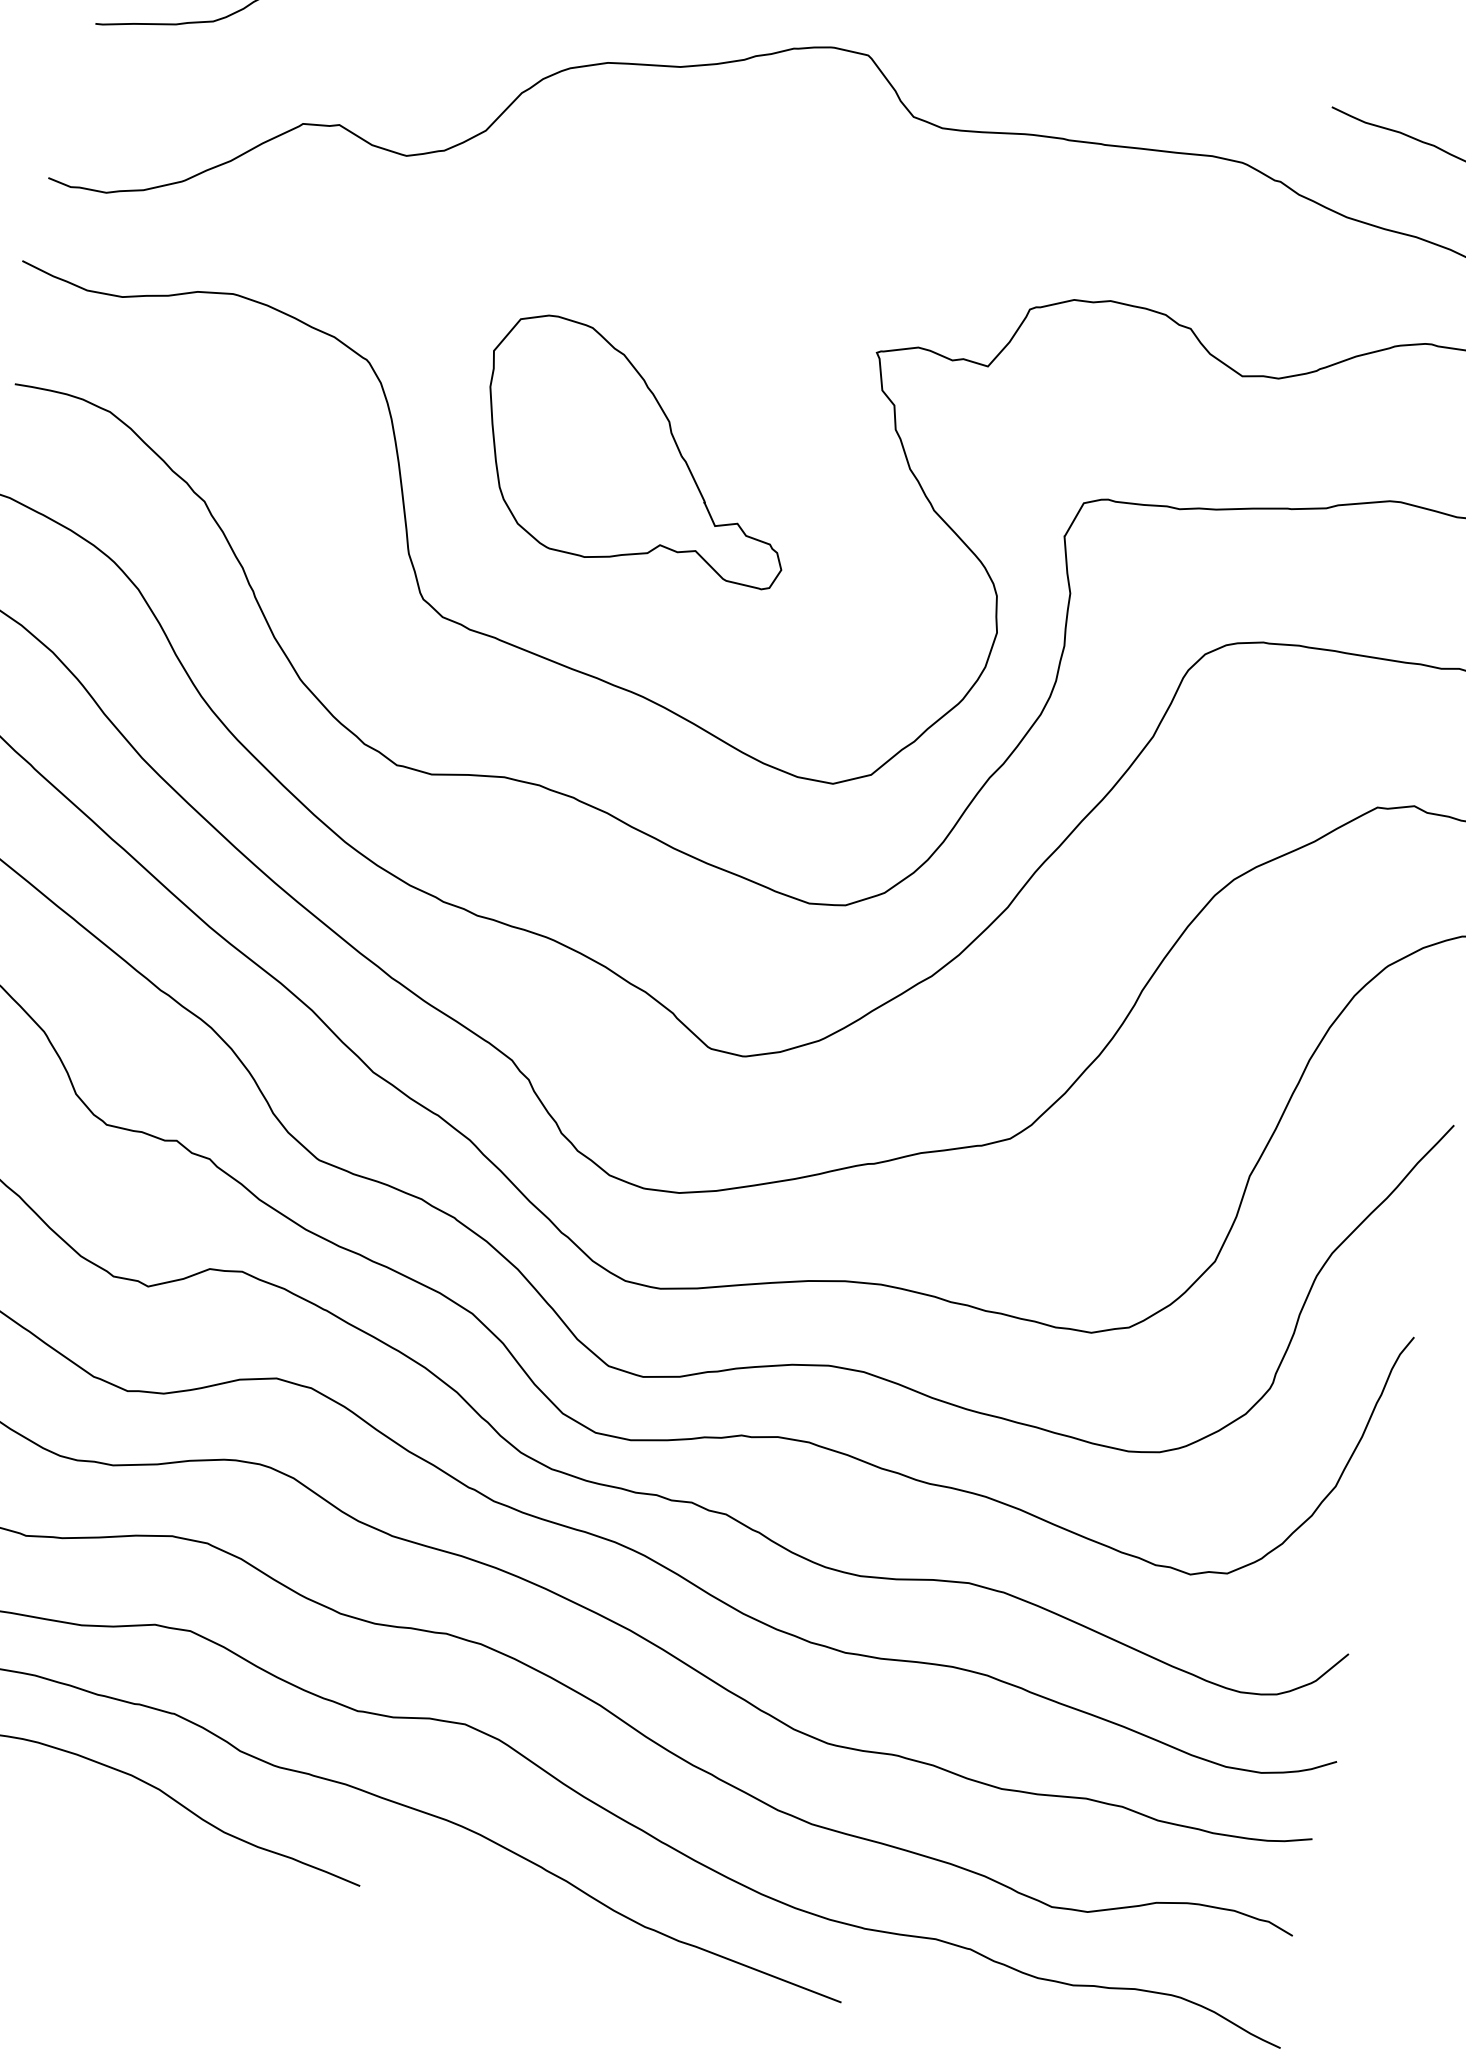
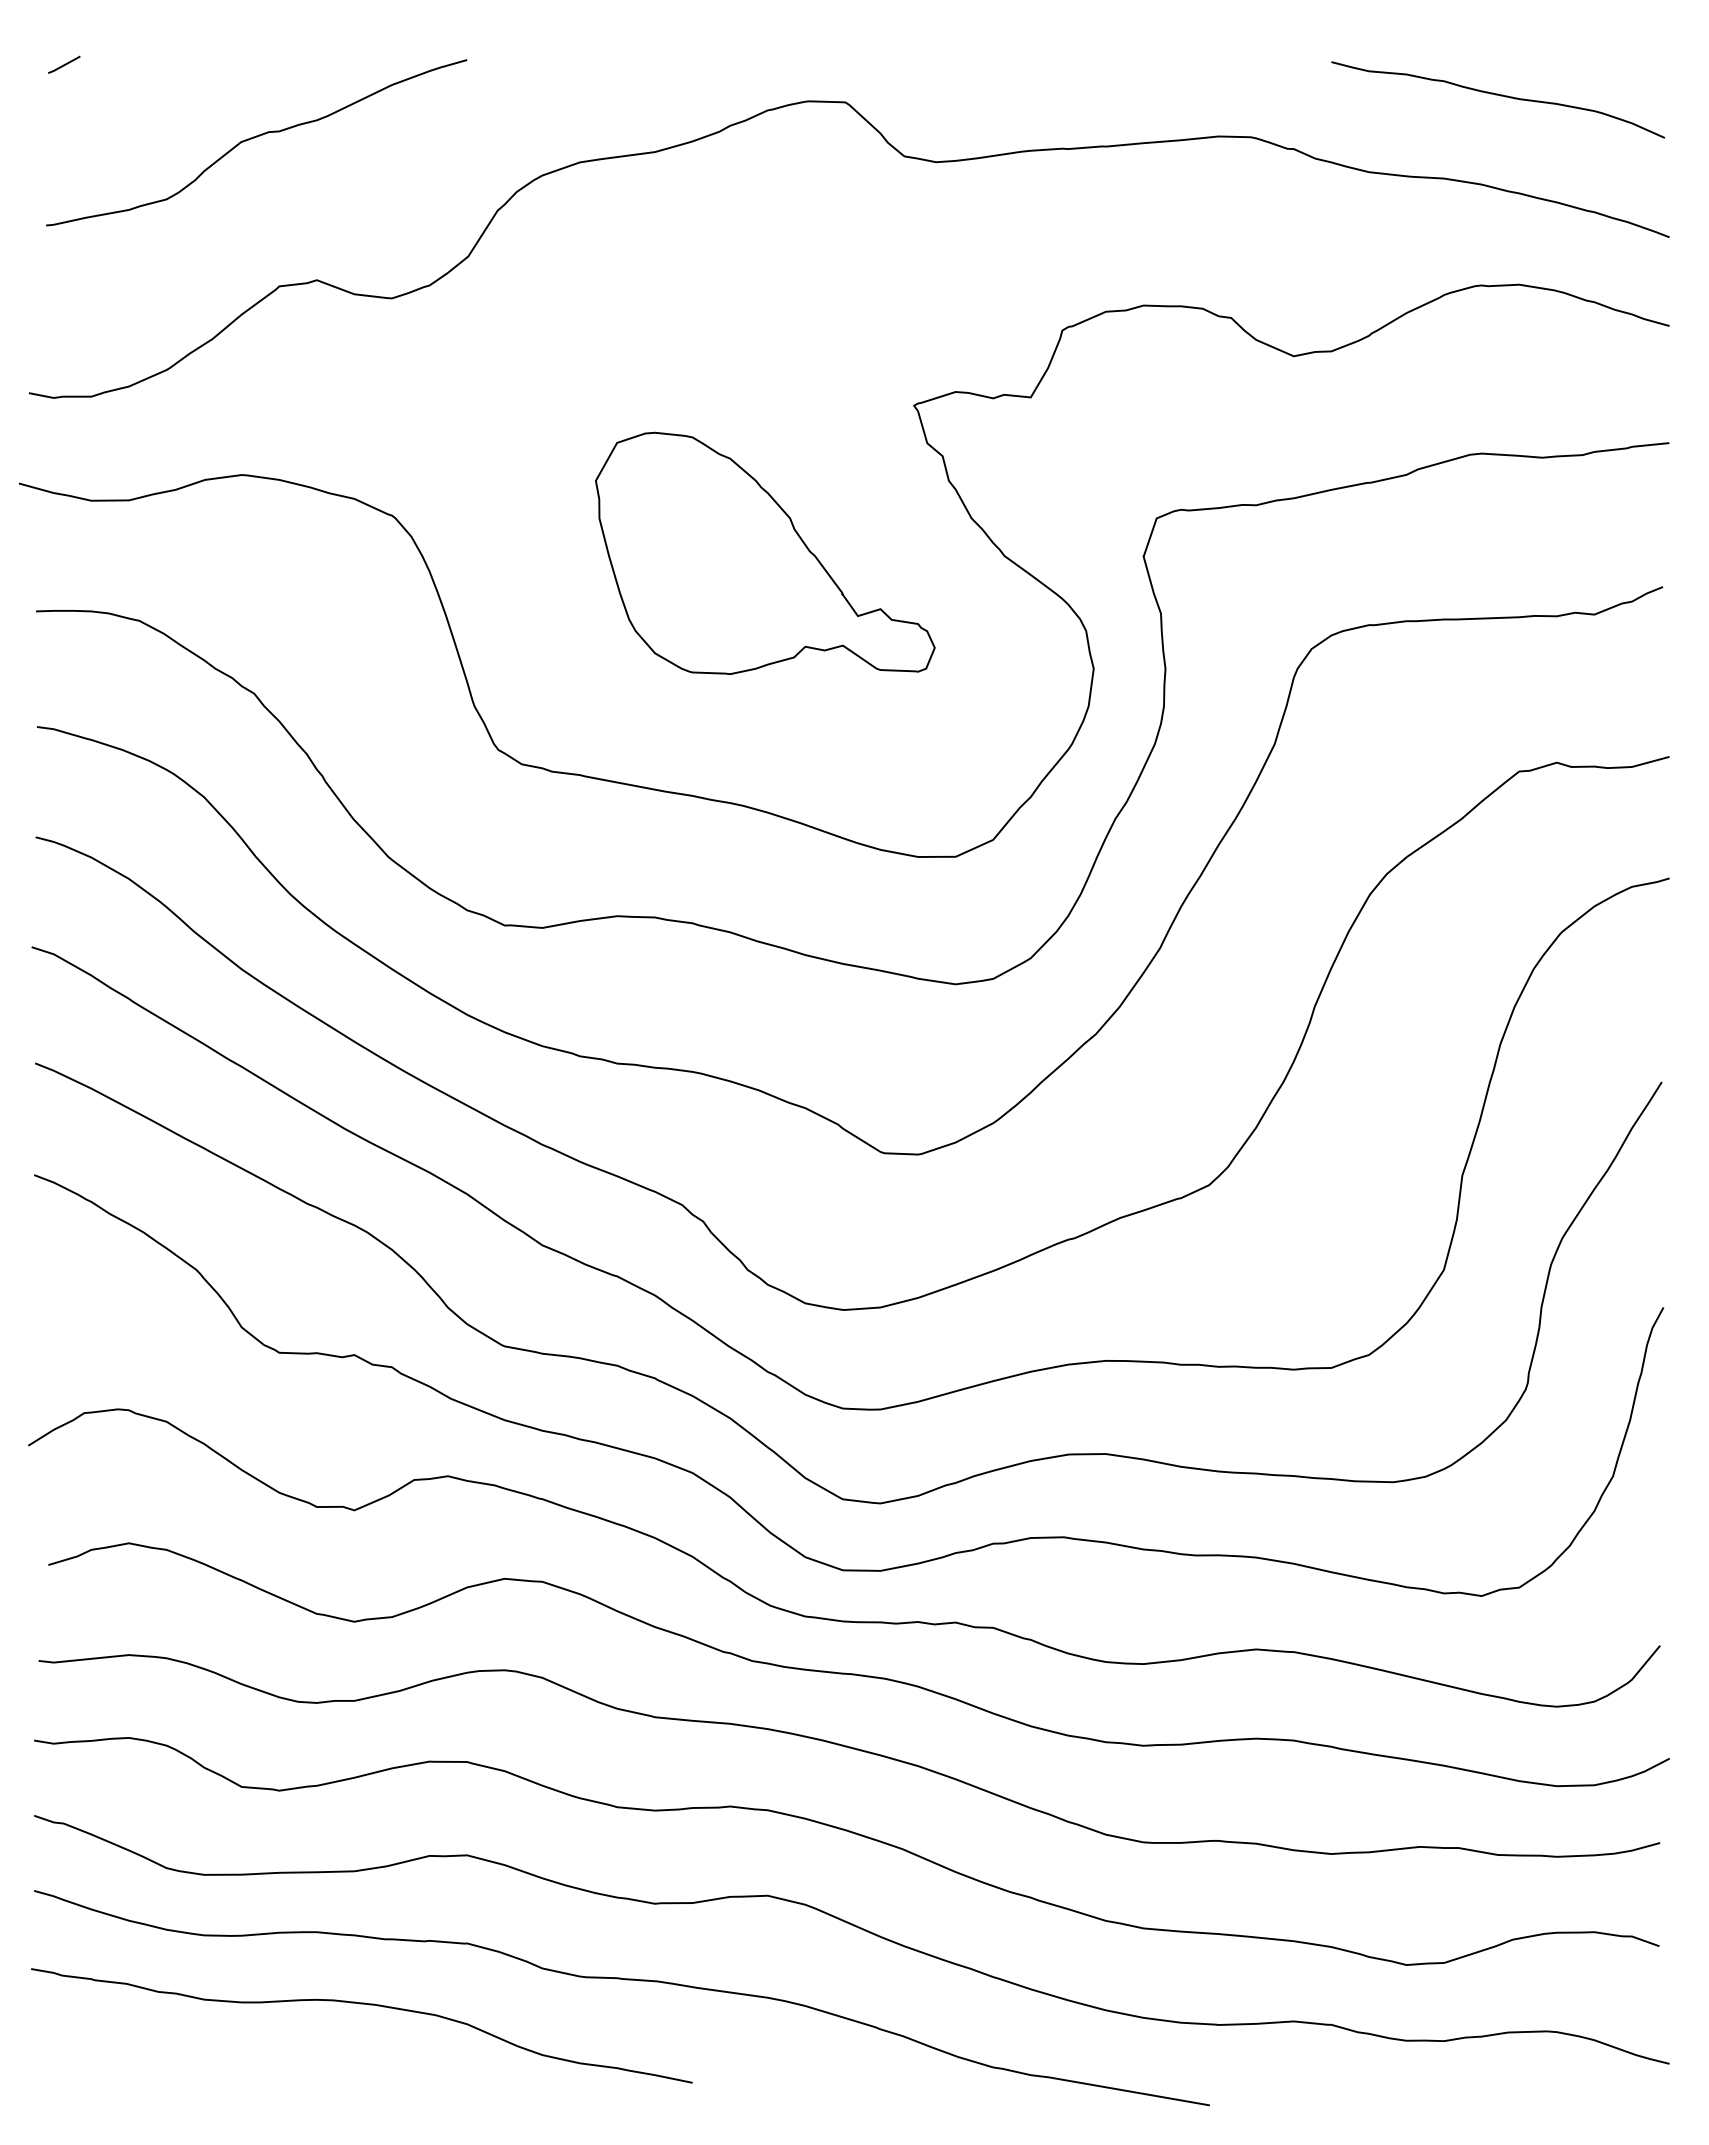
part: (639, 449) -> (765, 552), moved

